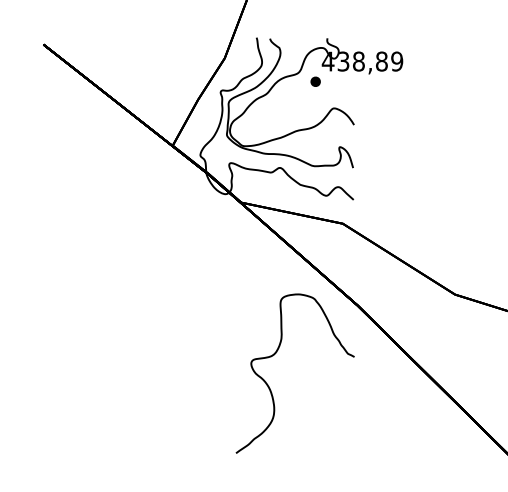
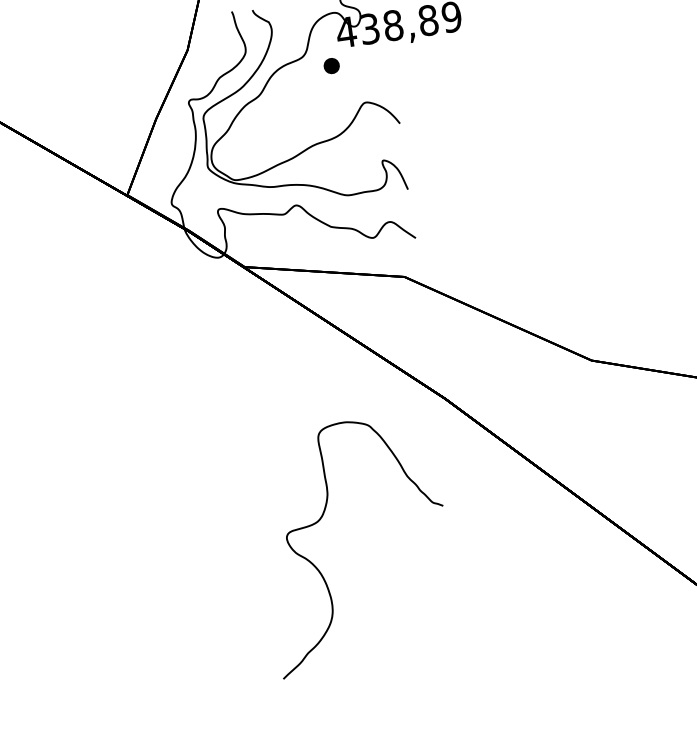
curve: (275, 354) -> (321, 519), moved

